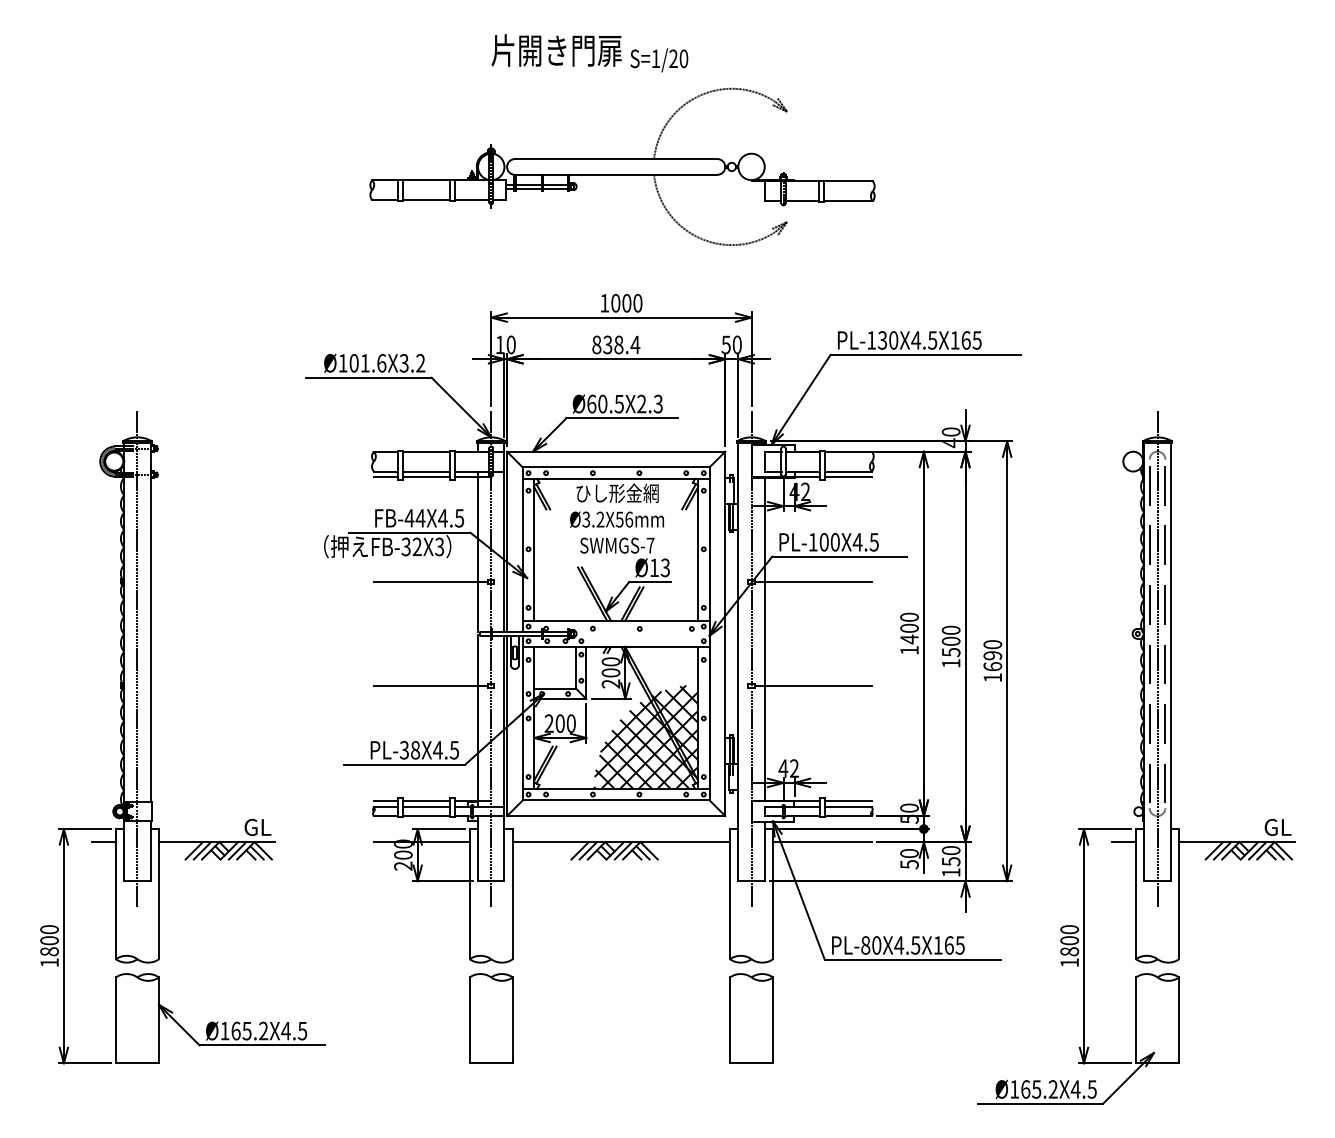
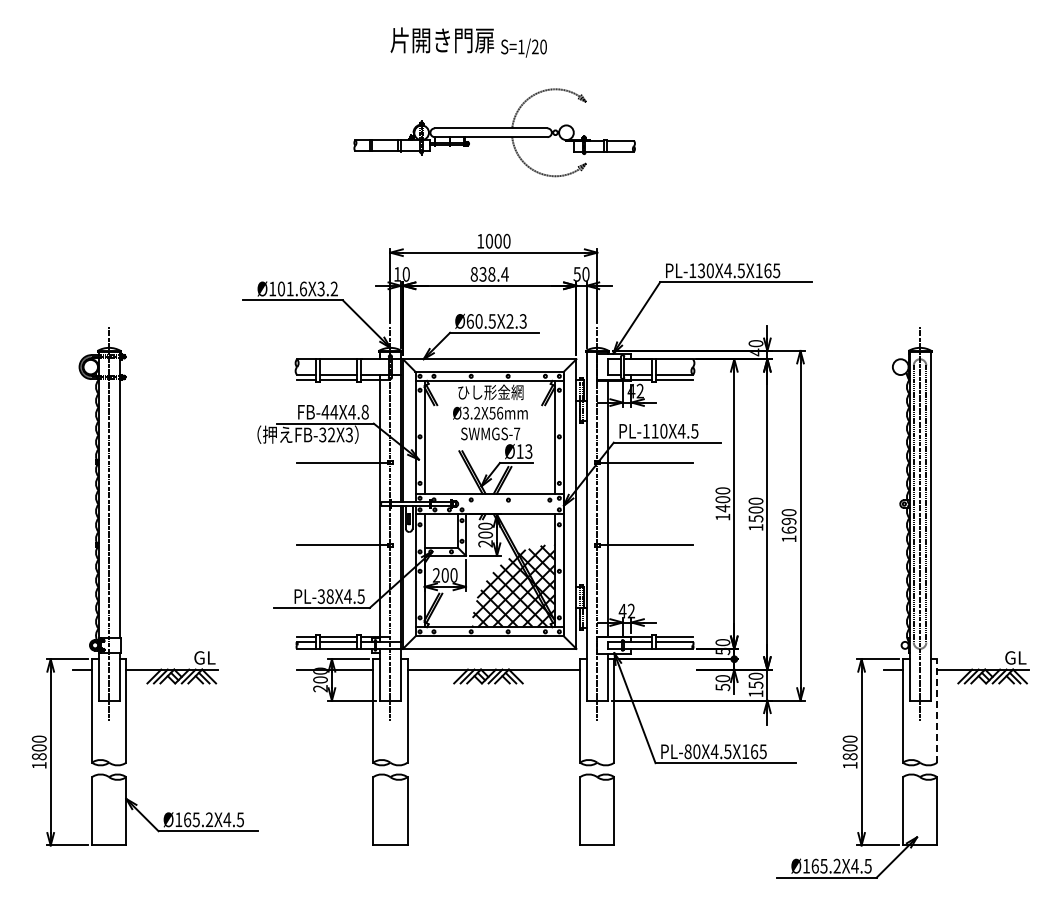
part: (622, 166) -> (494, 132), size x0.7
text: (458, 517) -> (364, 411), FB-44X4.5 -> FB-44X4.8
text: (823, 541) -> (654, 430), PL-100X4.5 -> PL-110X4.5
line: (822, 841) -> (653, 669), removed
line: (1179, 893) -> (937, 710), solid -> dashed

